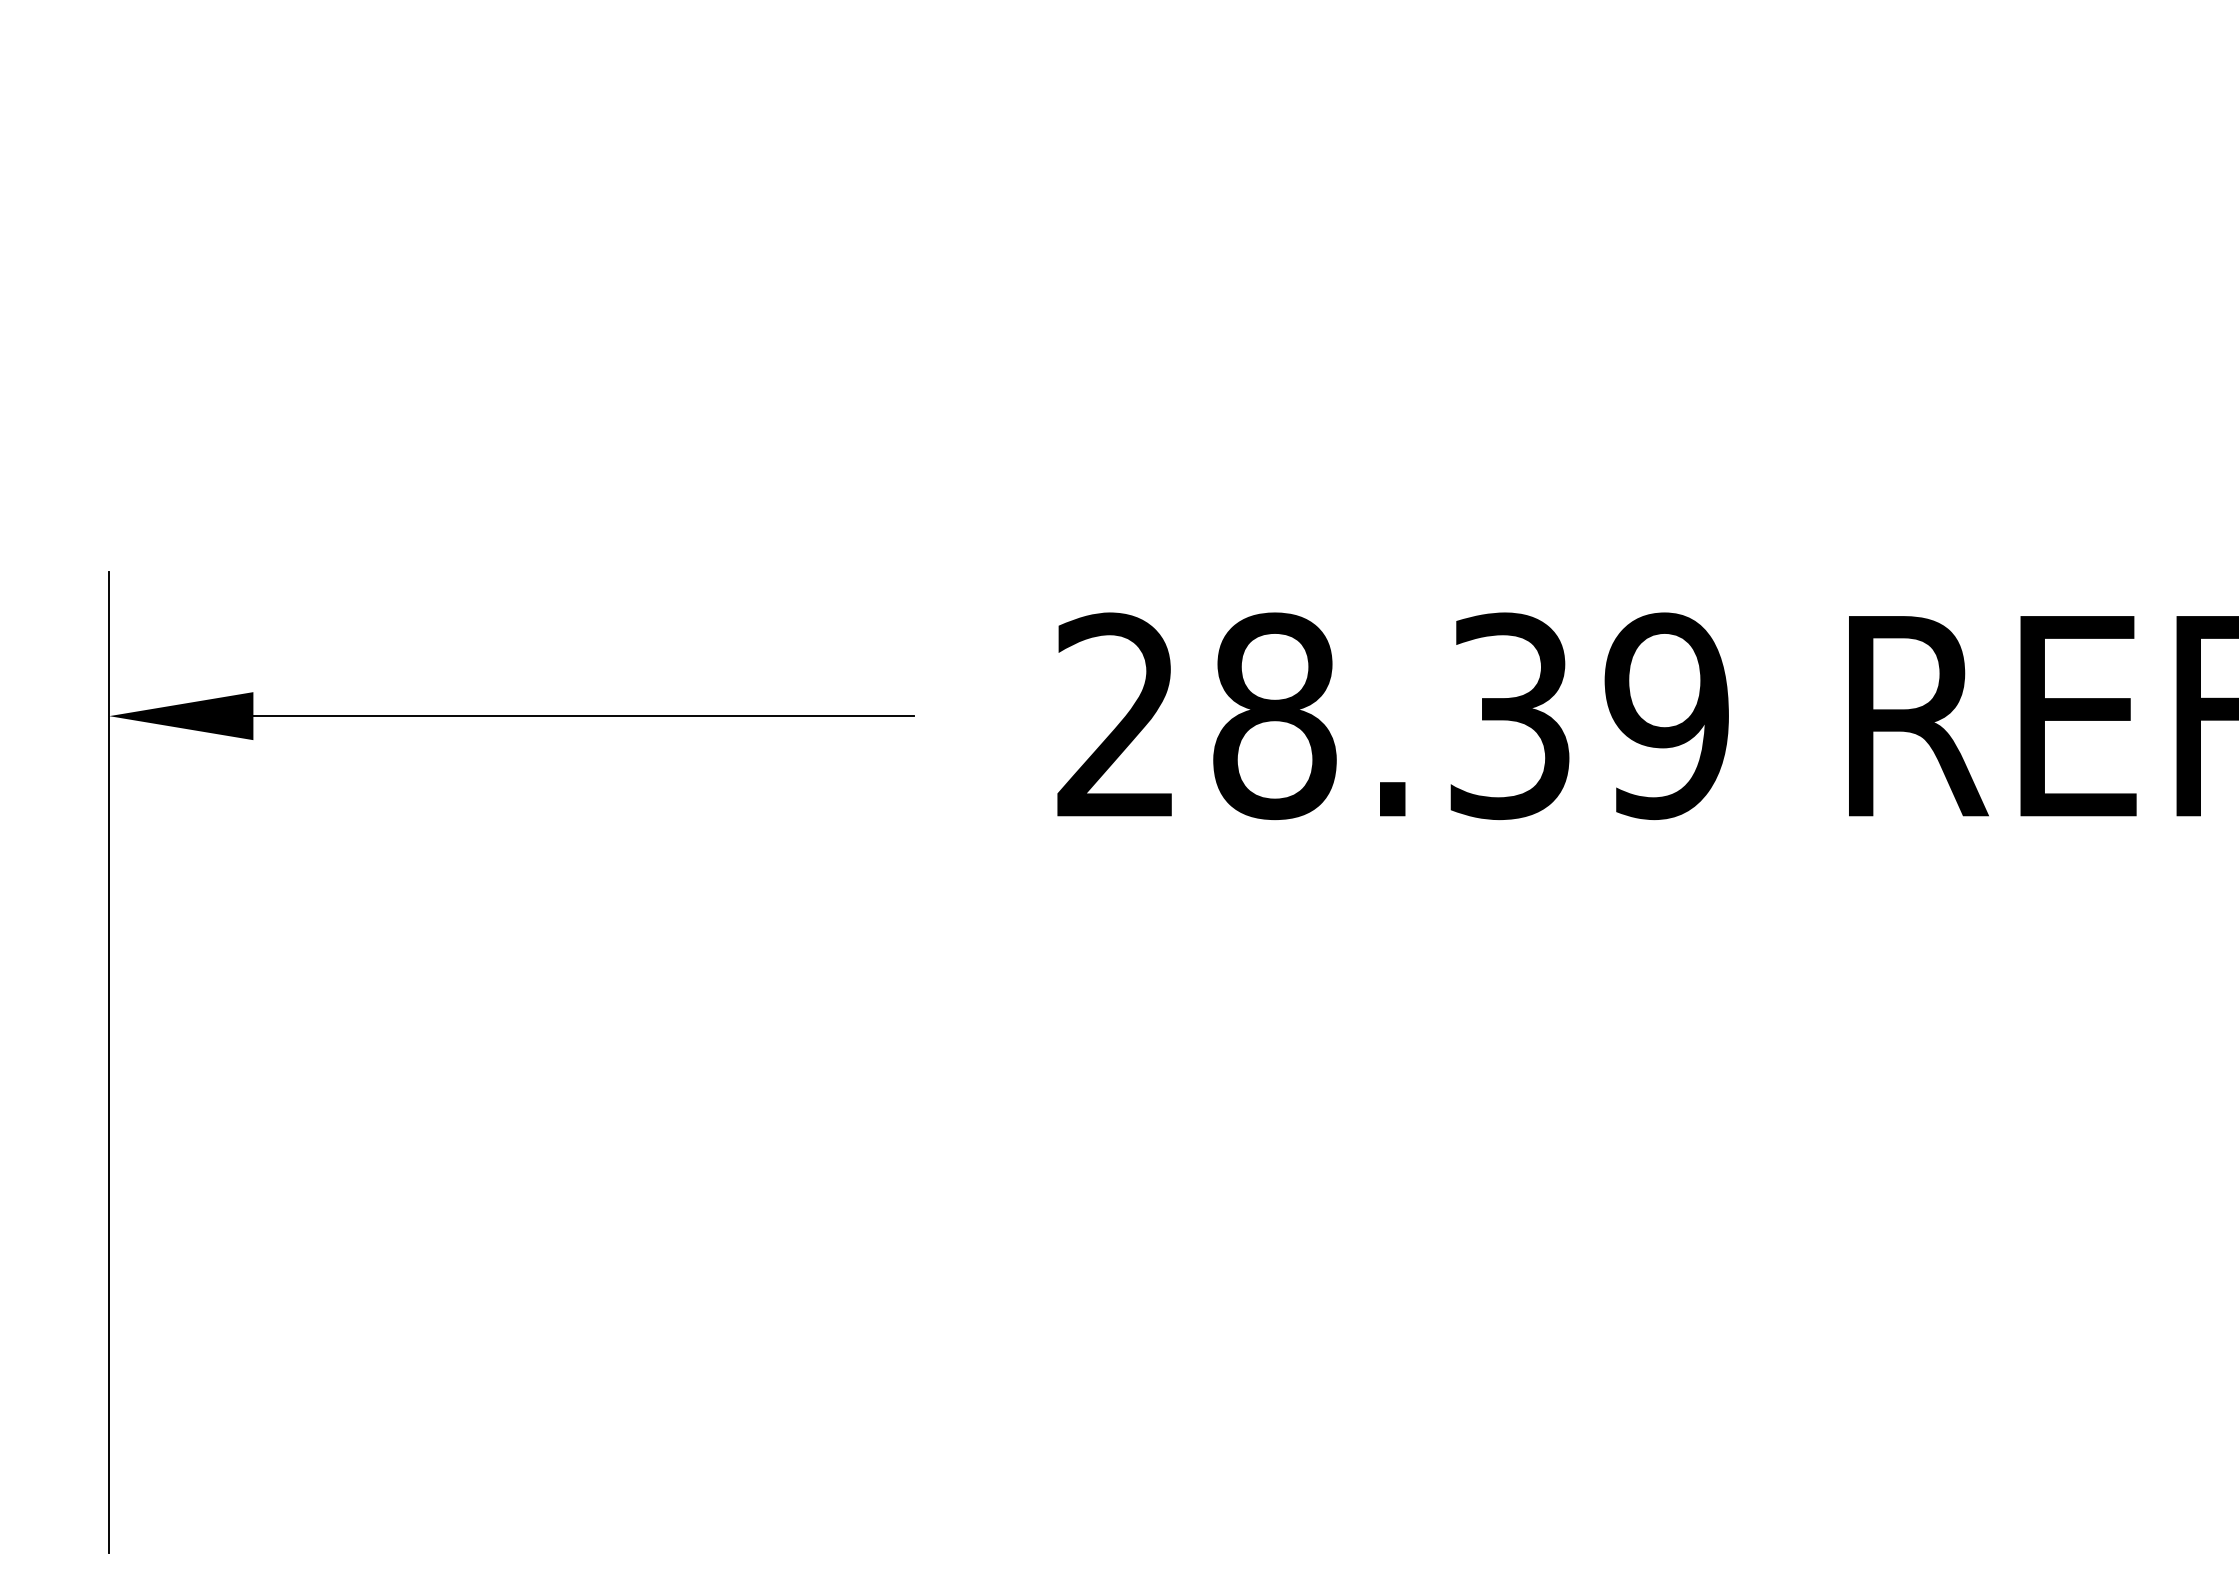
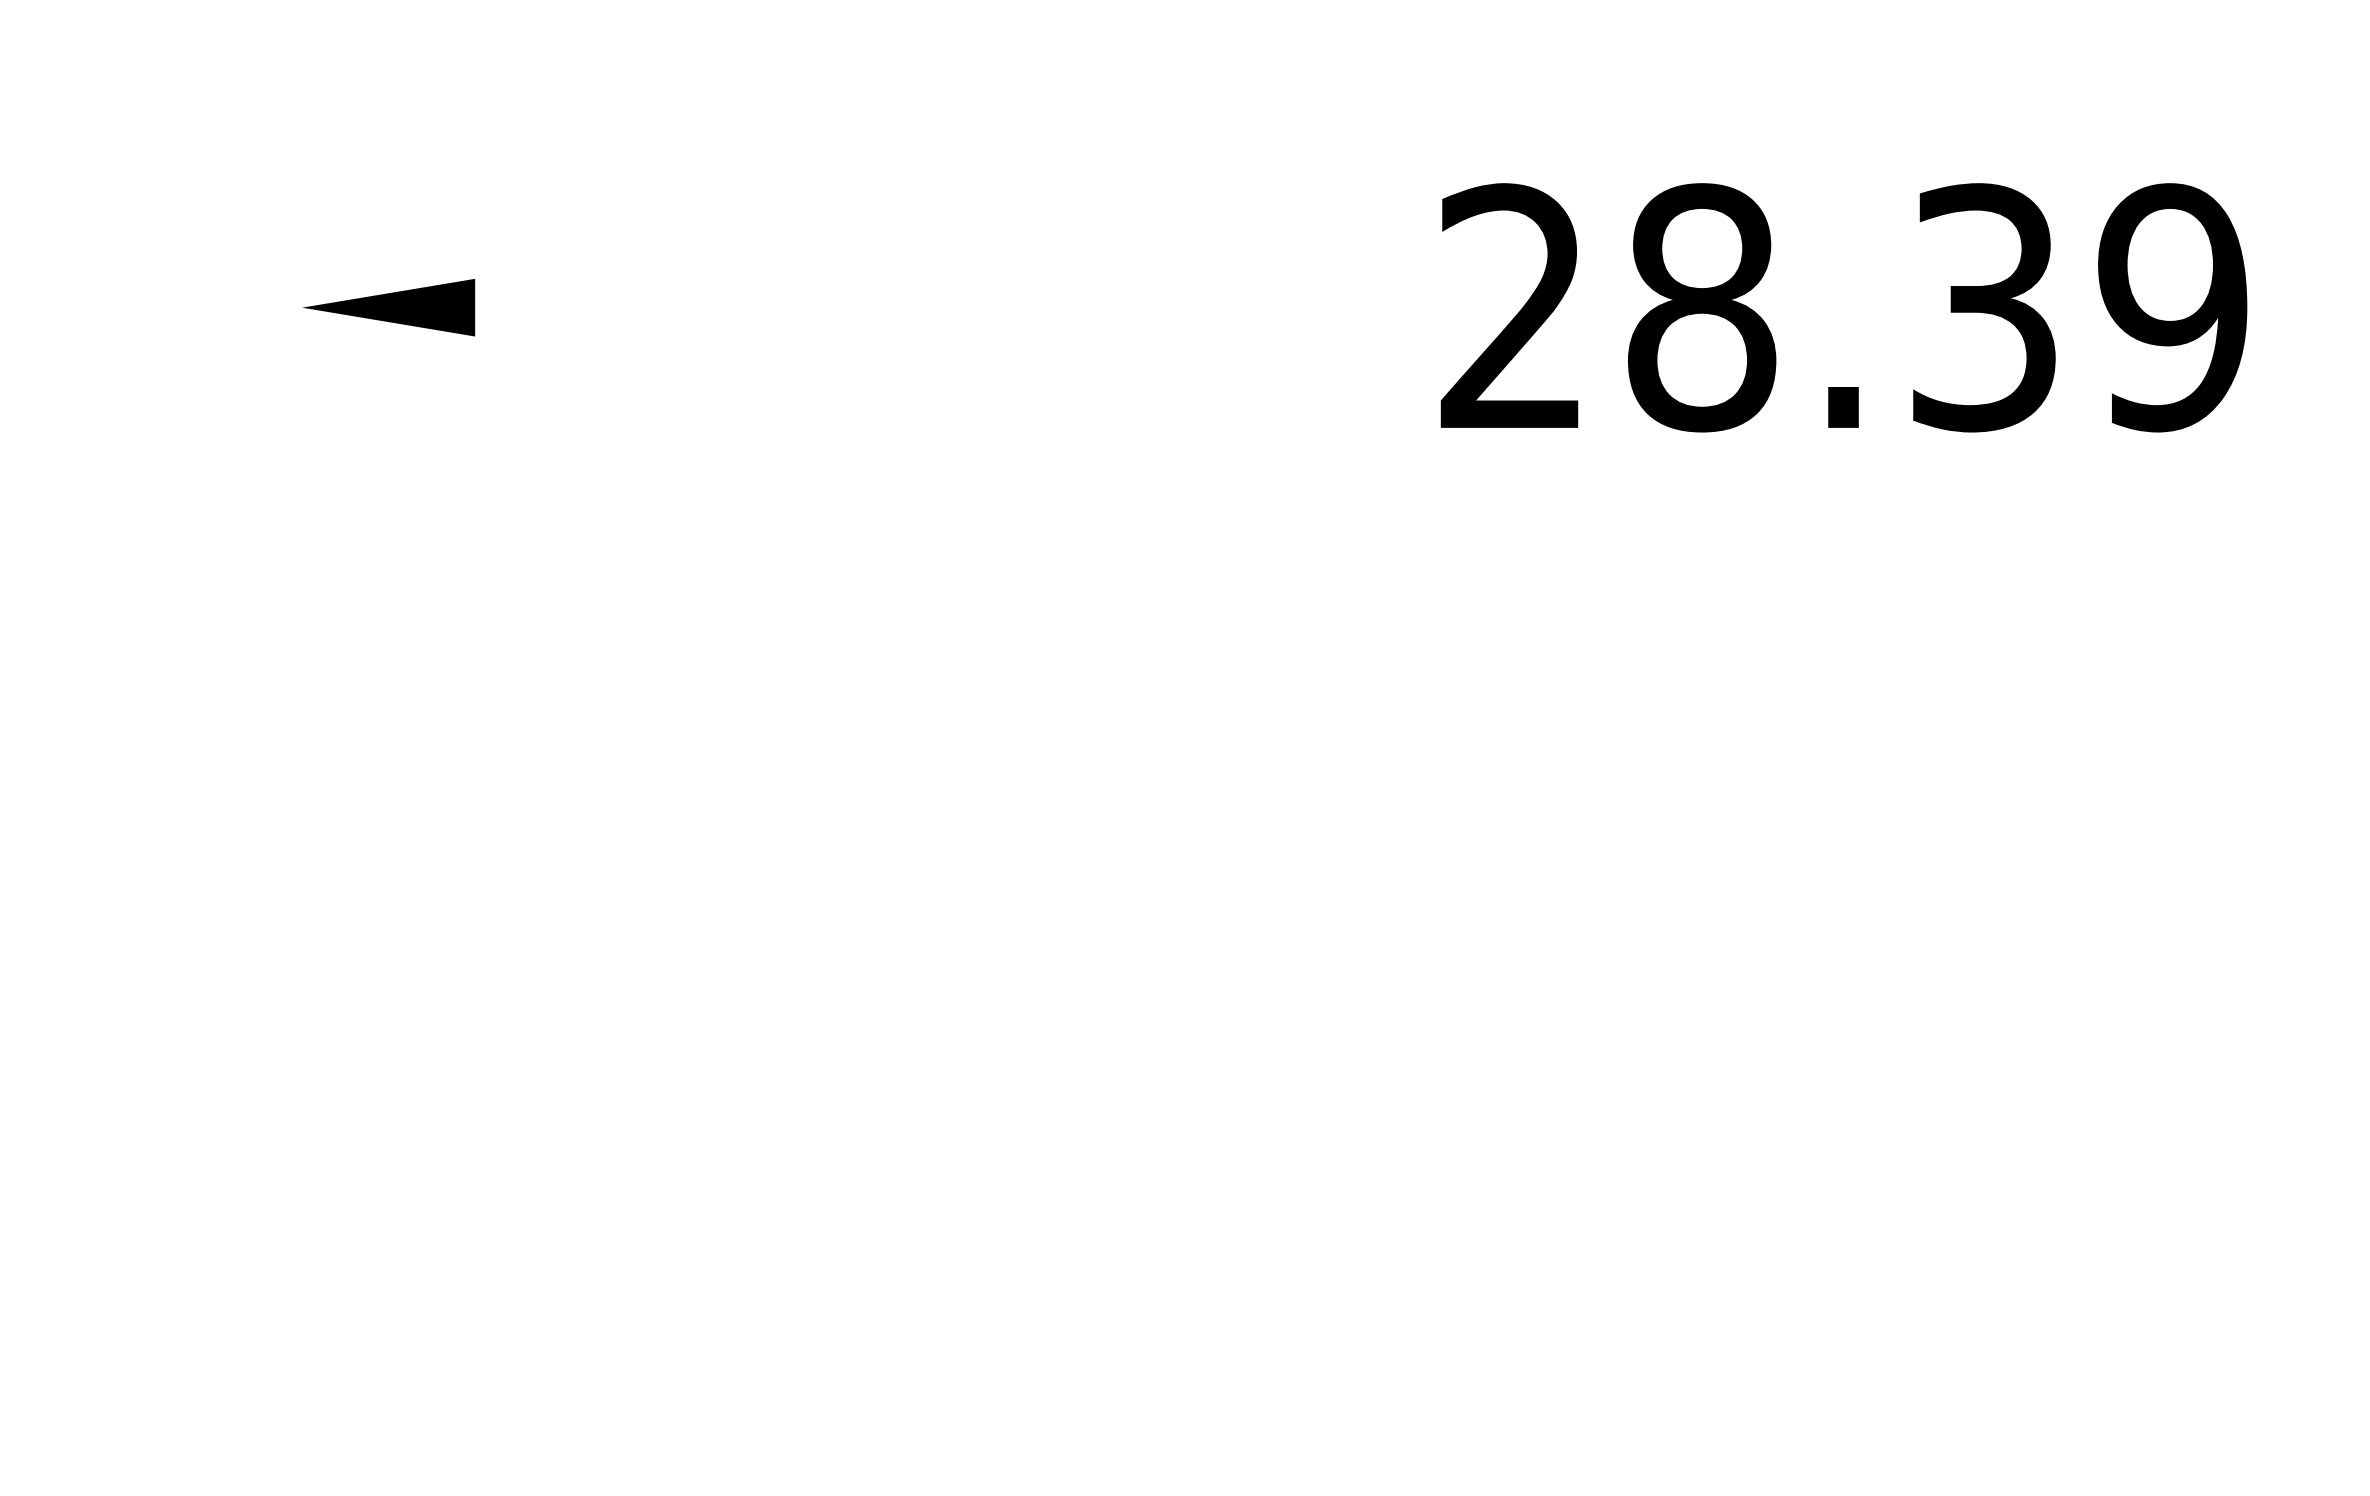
line: (583, 716) -> (871, 308), removed
line: (109, 1062) -> (302, 723), removed

